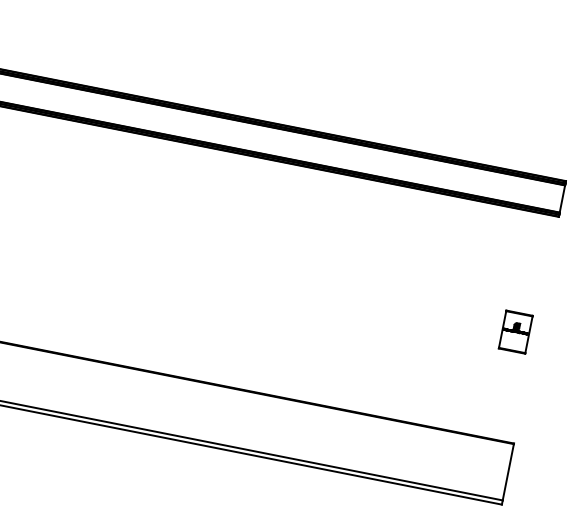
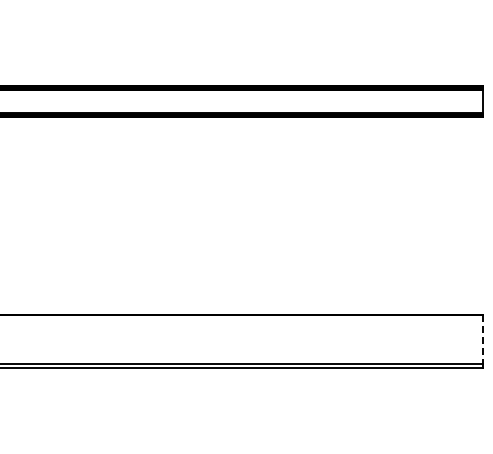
part: (516, 331) -> (466, 220), removed
line: (508, 471) -> (483, 339), solid -> dashed

